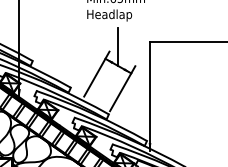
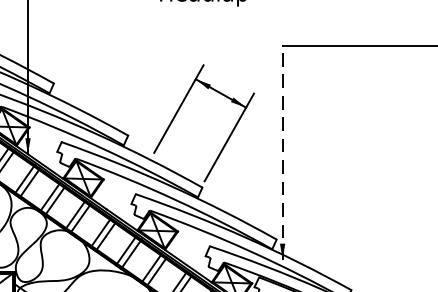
line: (118, 46) -> (221, 55), removed
line: (149, 96) -> (281, 152), solid -> dashed

